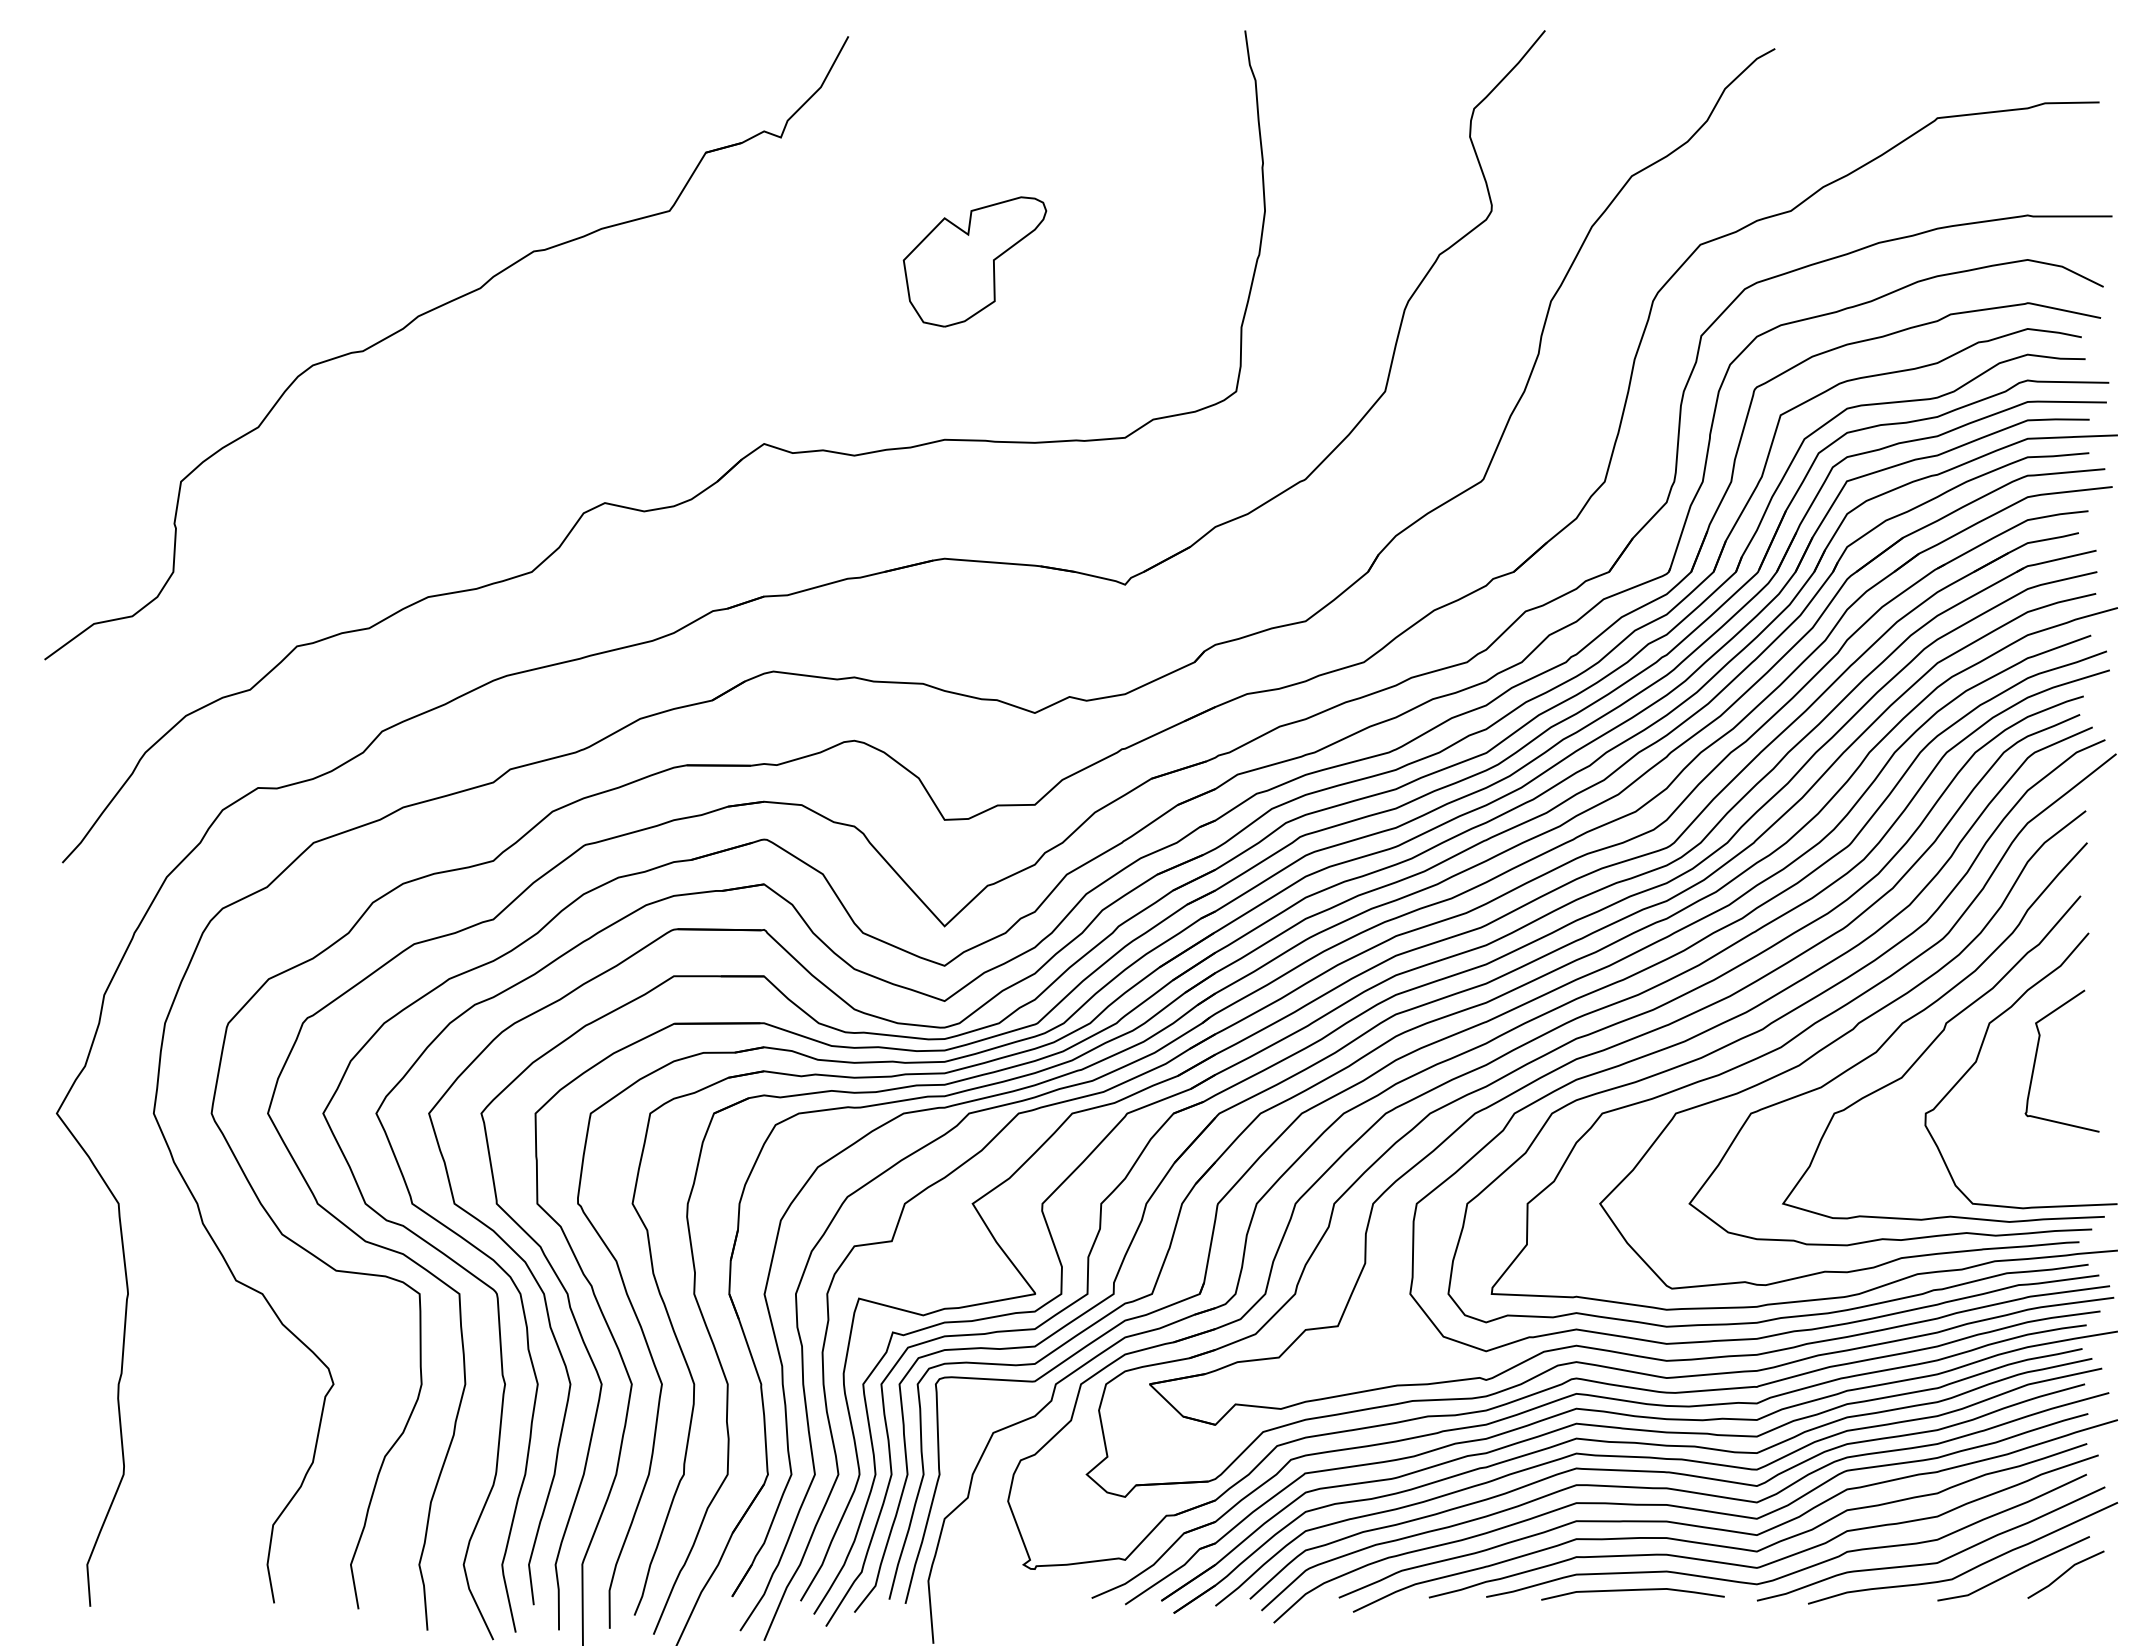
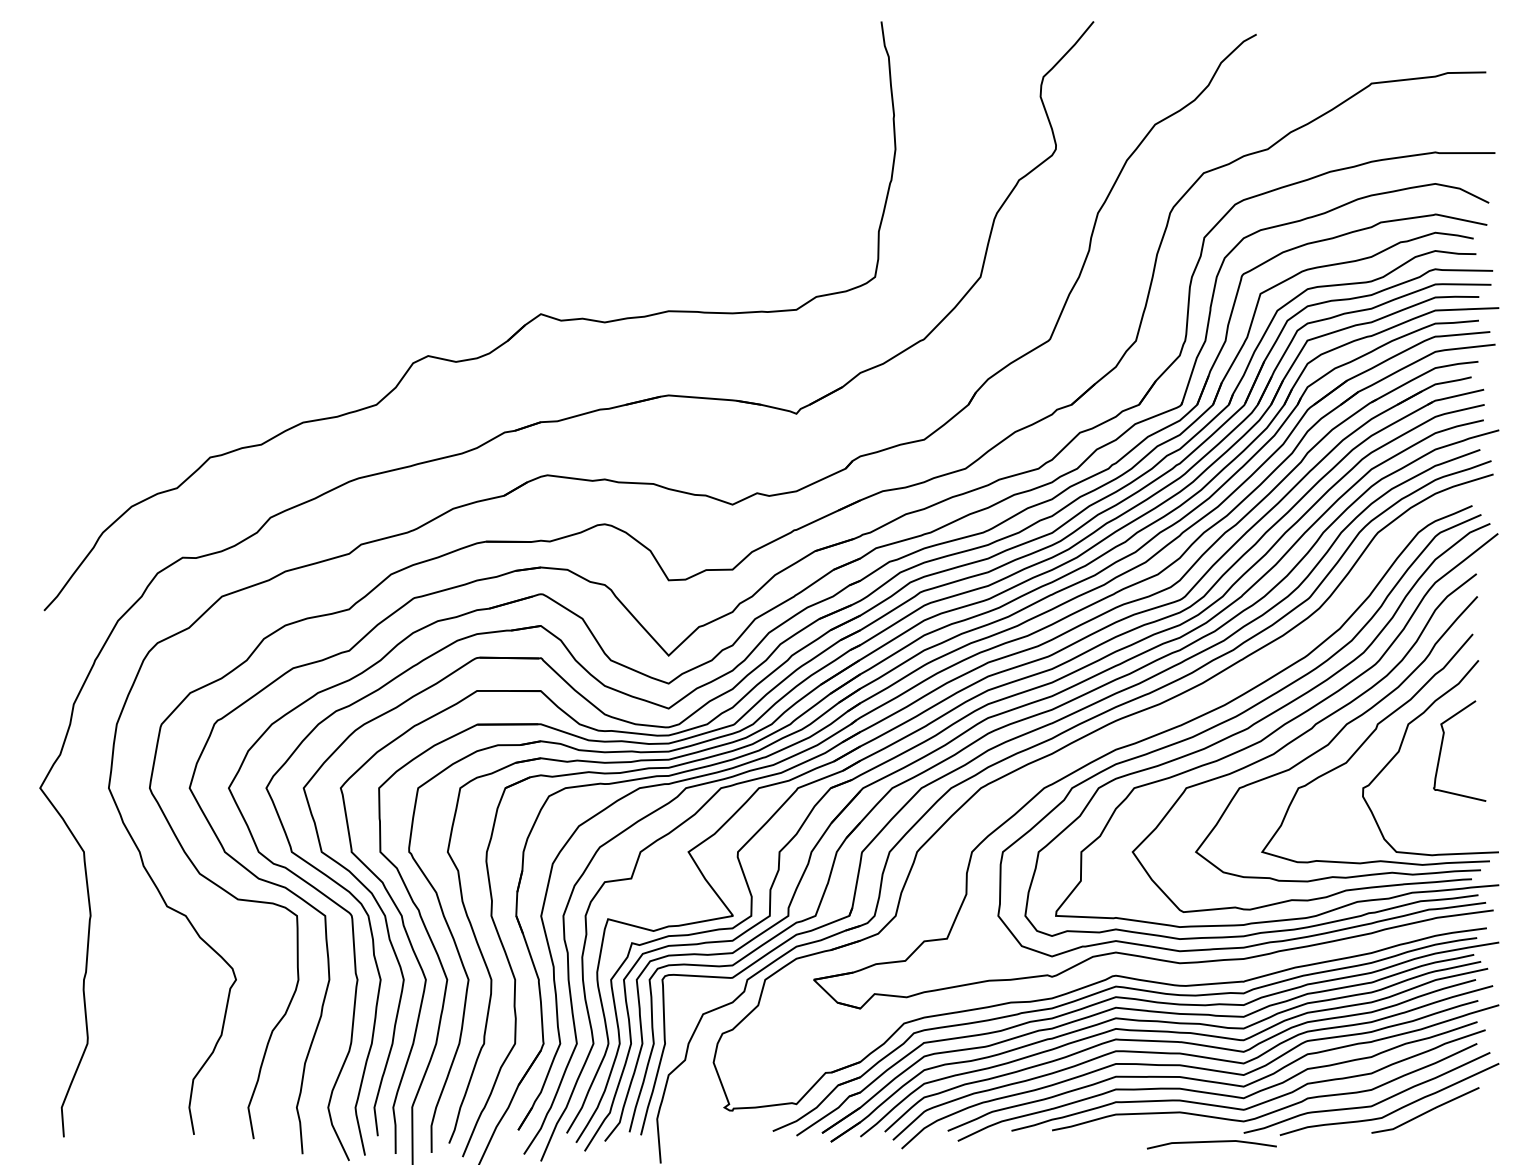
part: (974, 261) -> (689, 185), removed
part: (429, 312) -> (304, 221), removed
part: (1571, 1042) -> (1112, 737), removed
line: (2065, 1573) -> (1462, 1113), removed
curve: (1632, 1590) -> (1211, 1142), moved

